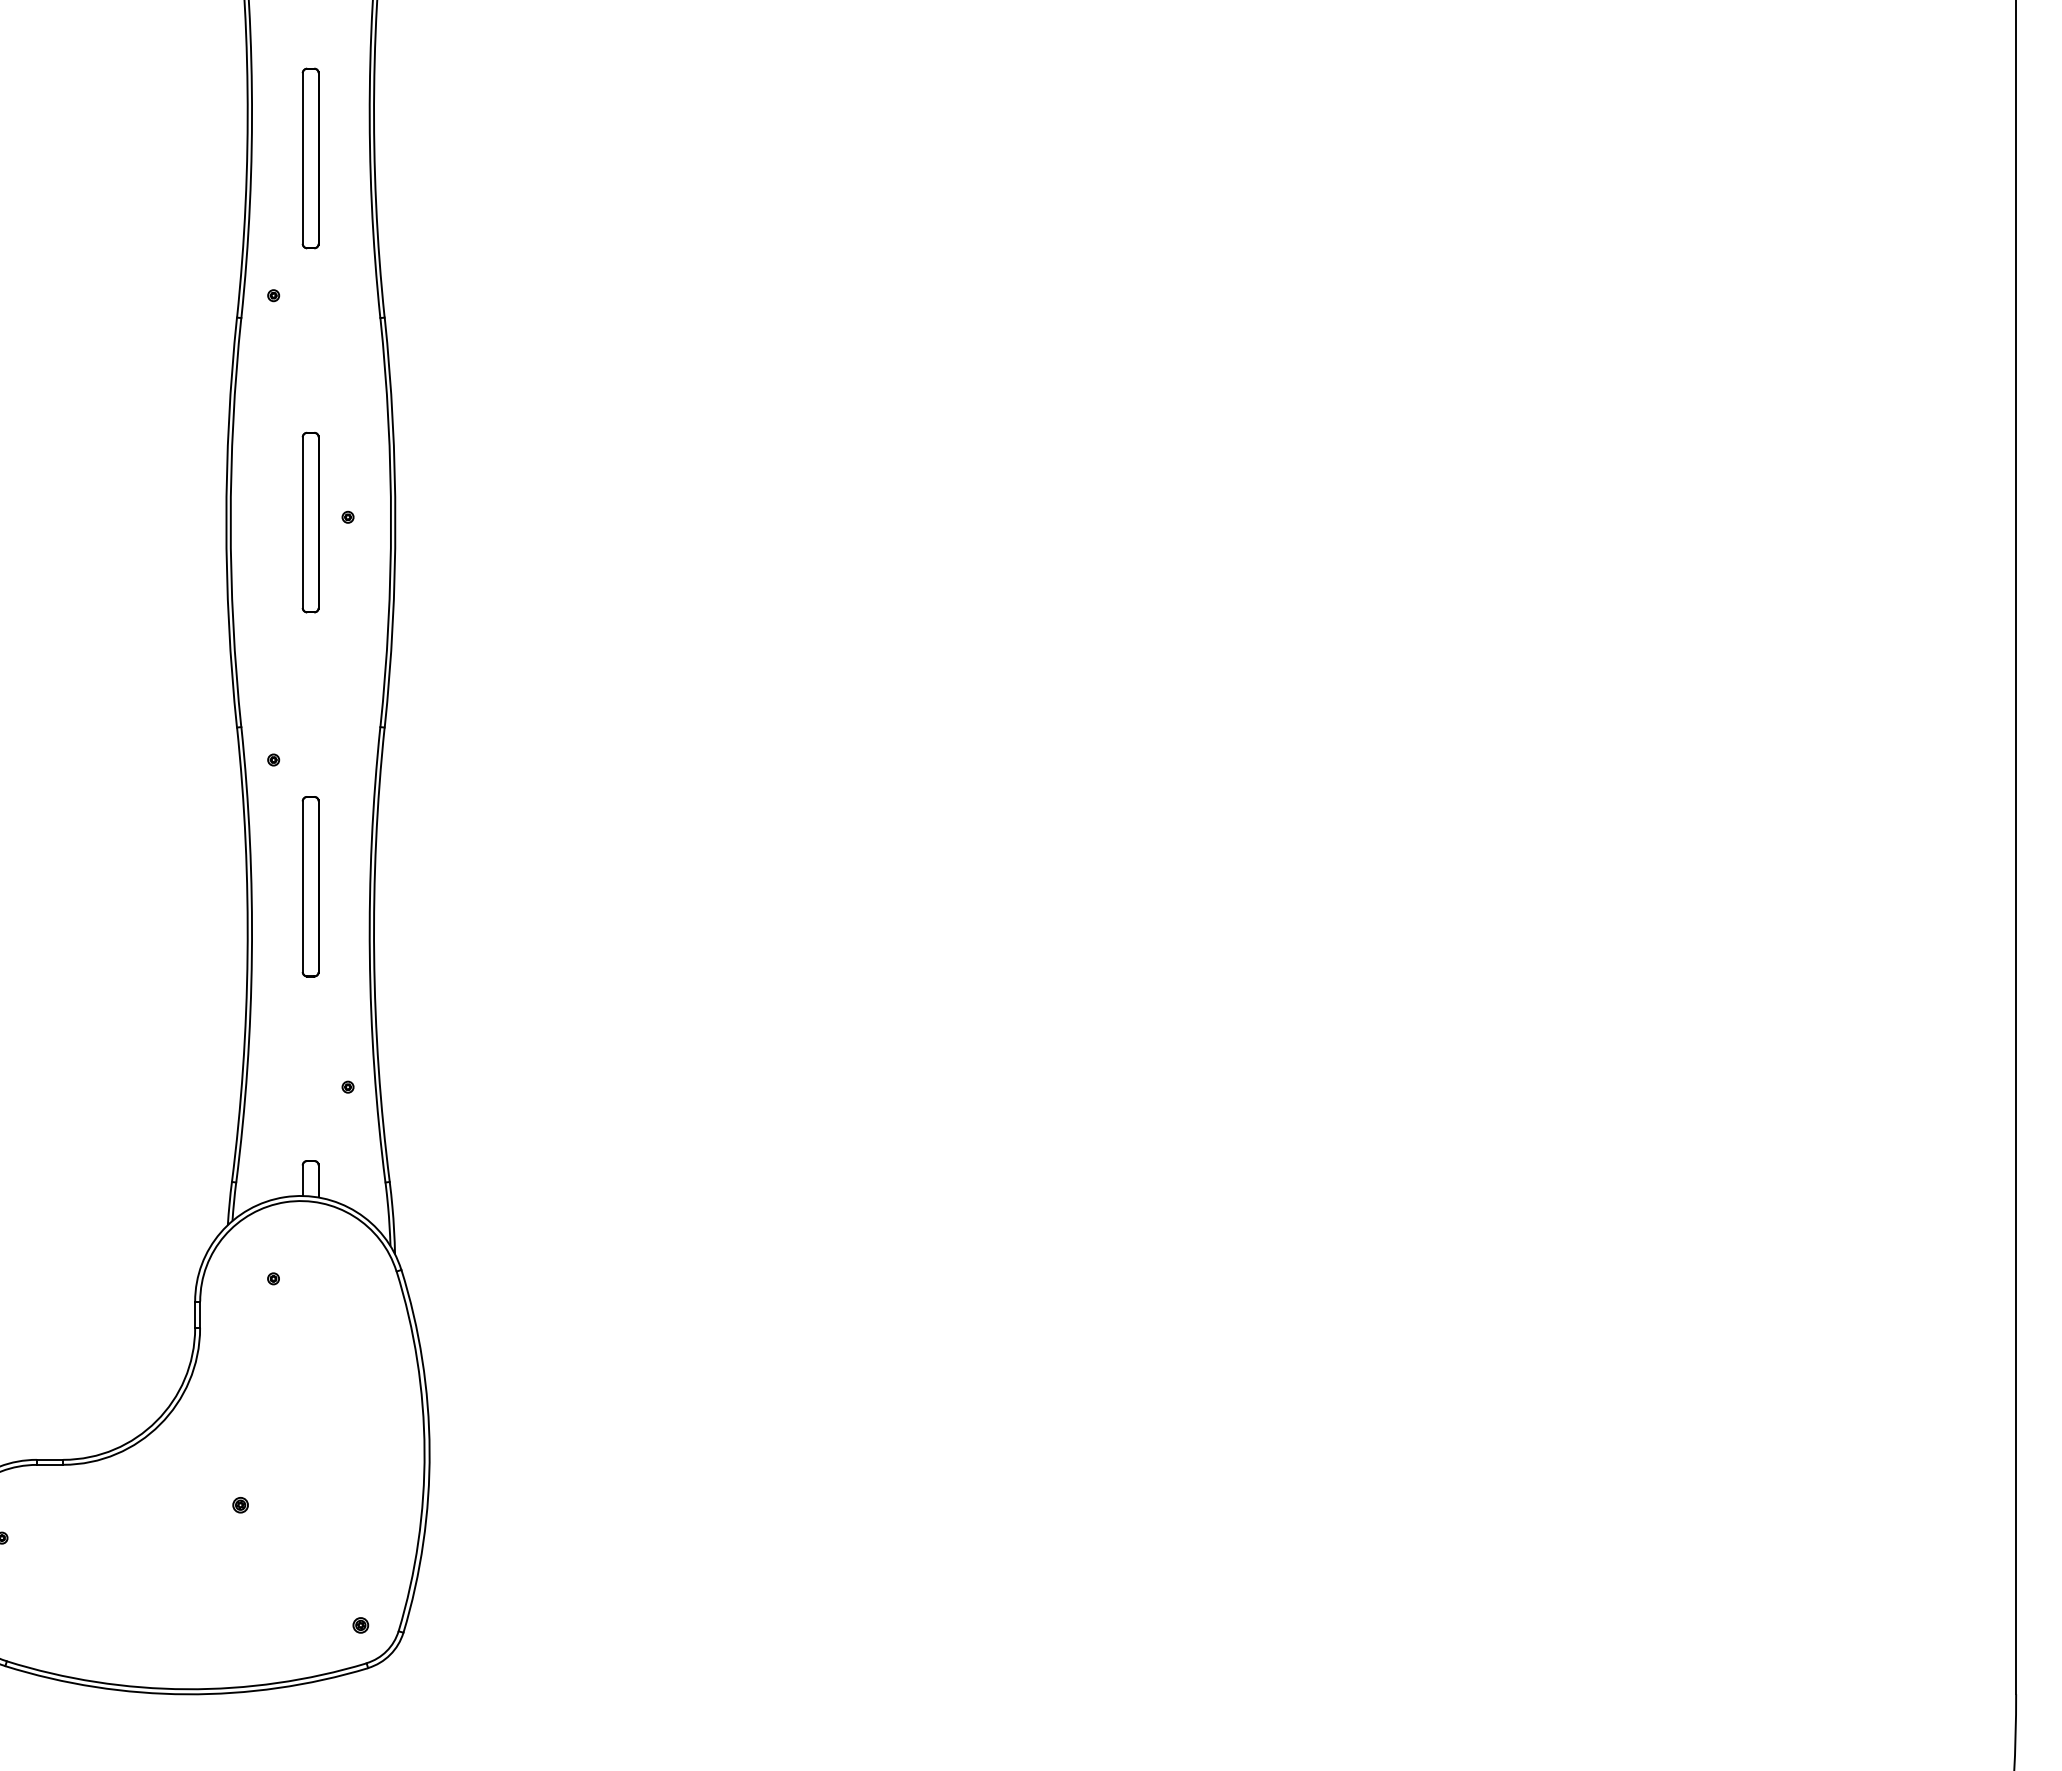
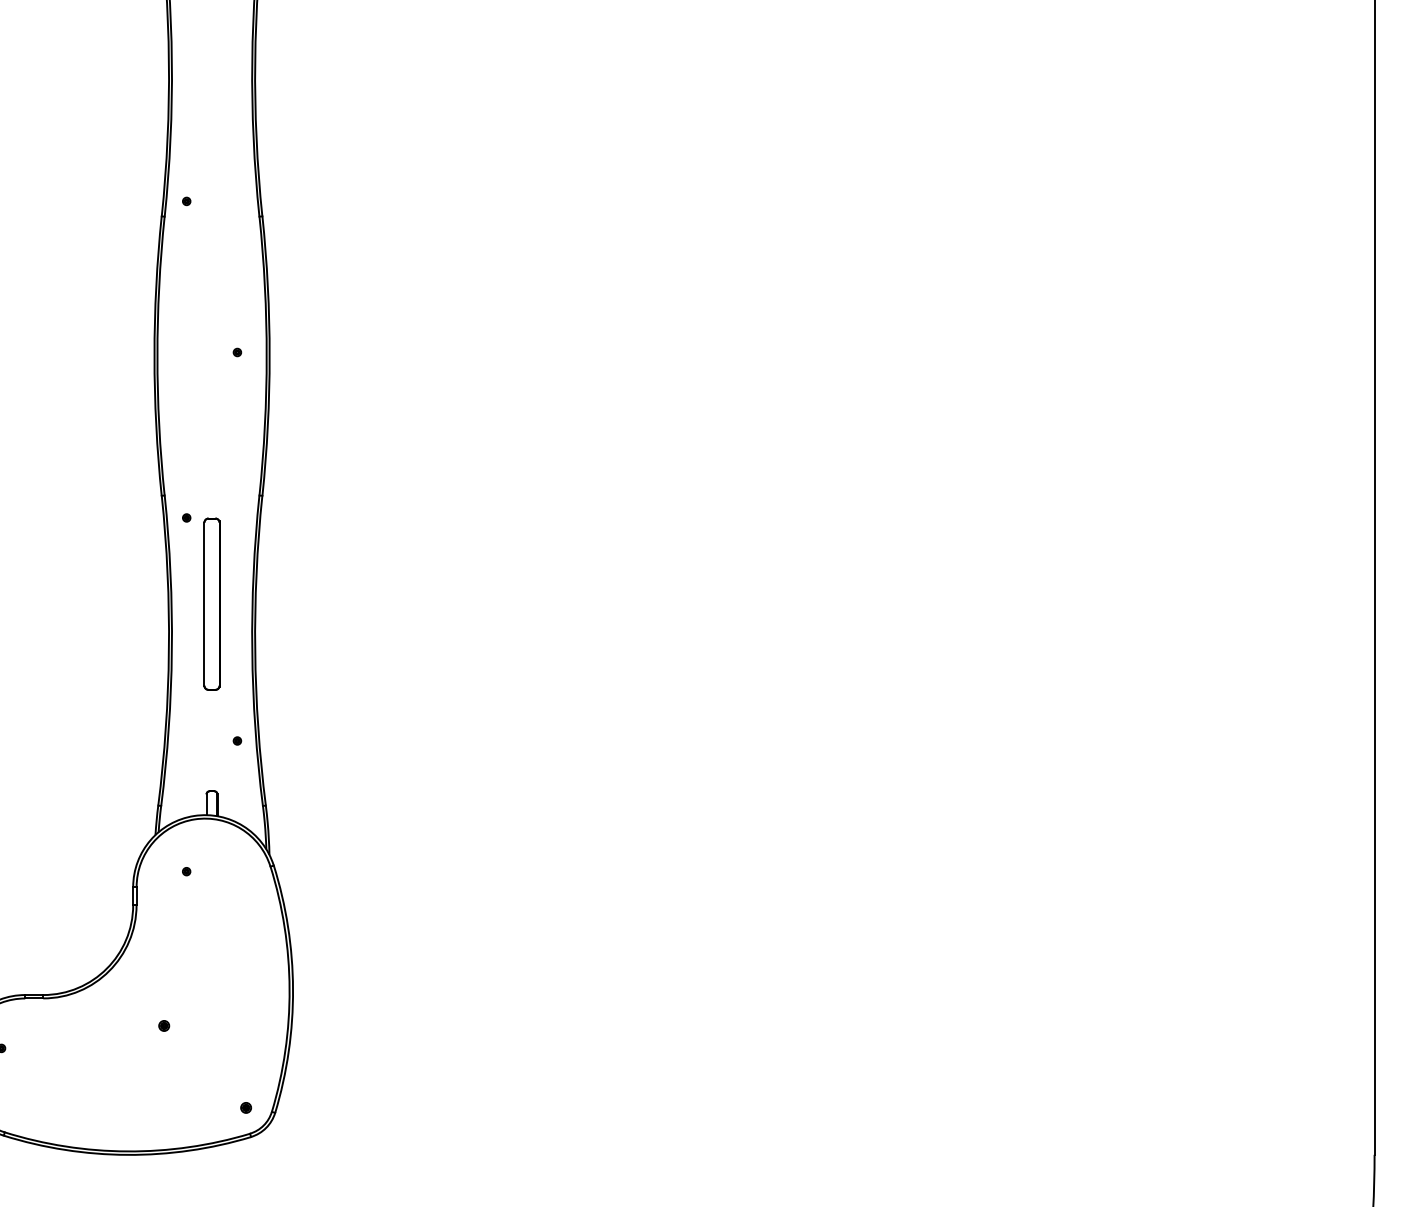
part: (310, 157) -> (211, 107), removed
part: (310, 523) -> (211, 356), removed
part: (310, 886) -> (211, 604), size x1.4

